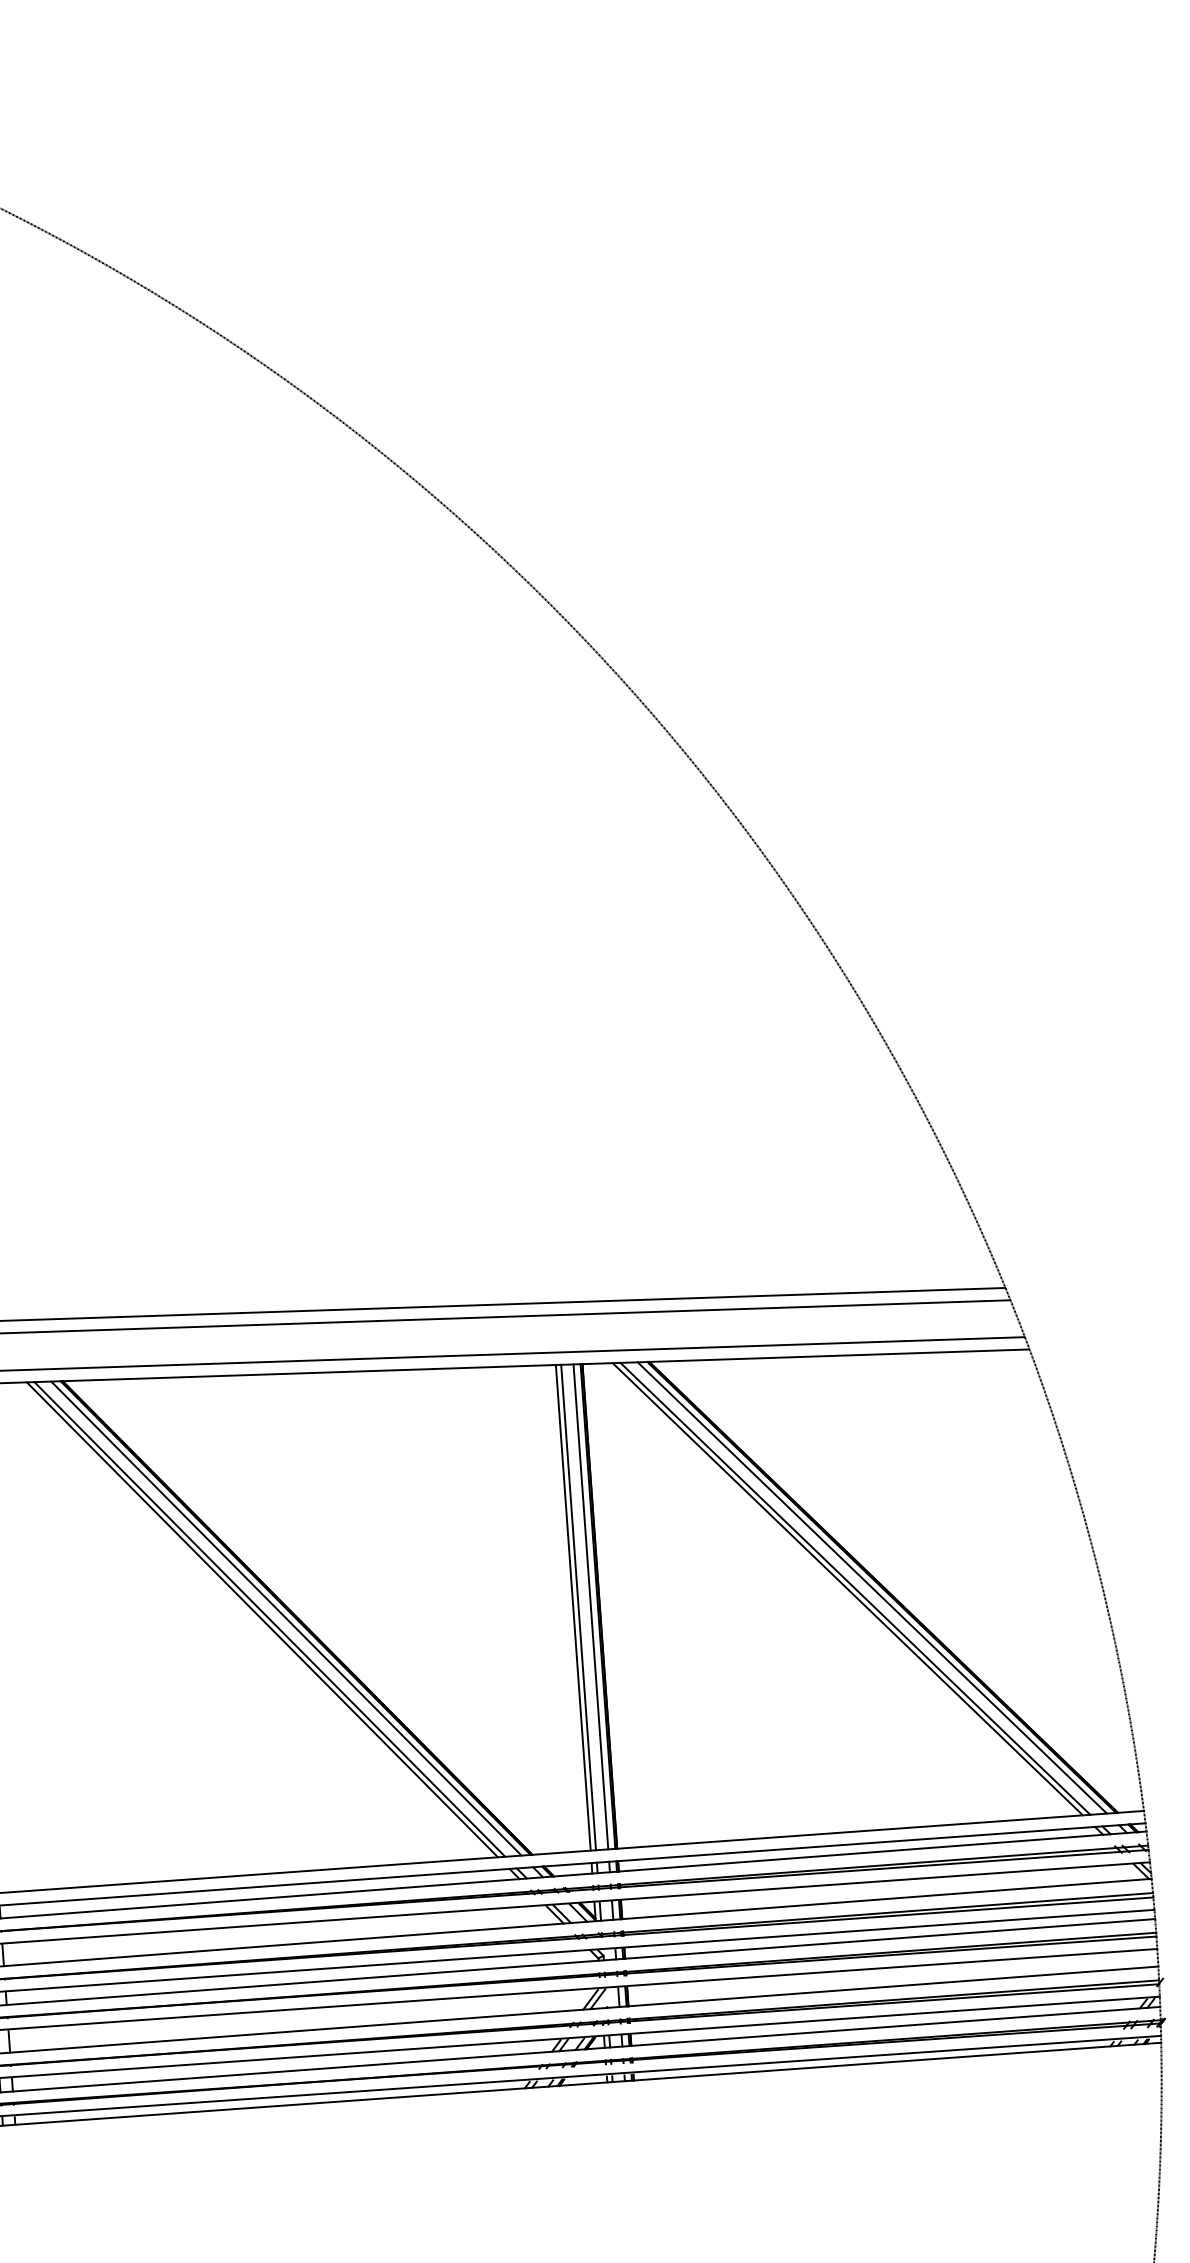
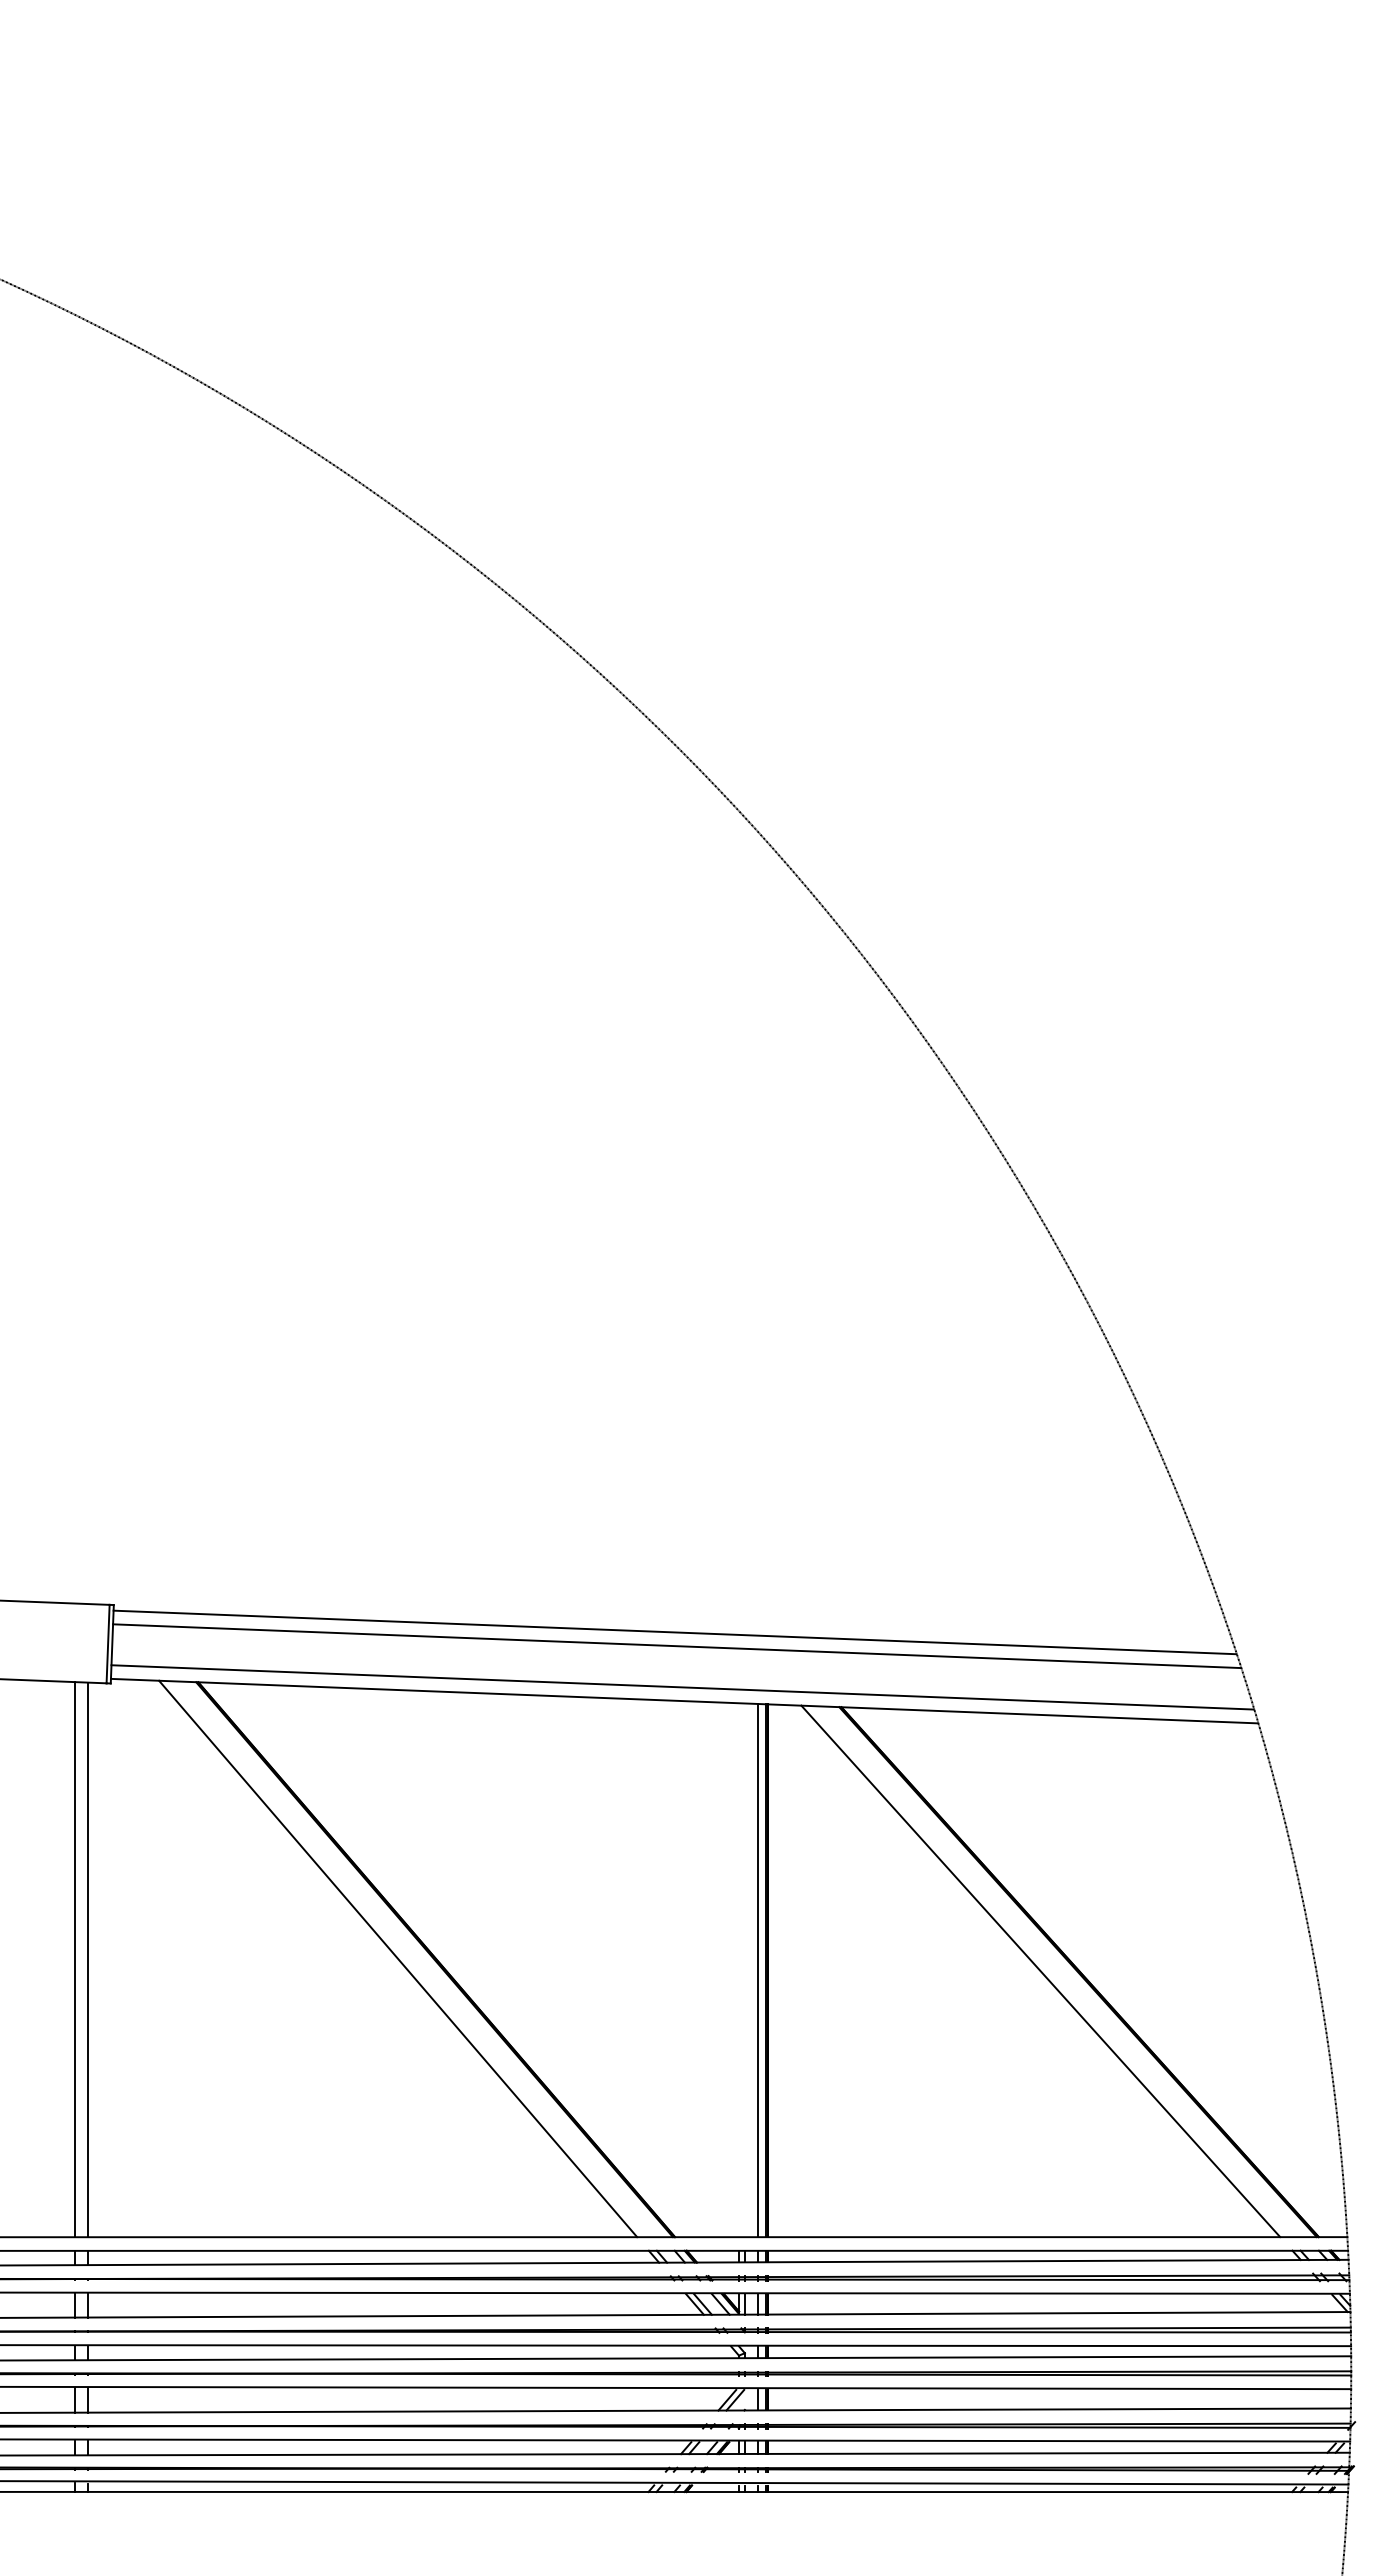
line: (872, 1587) -> (1067, 1971), removed
line: (854, 1588) -> (1048, 1971), removed
line: (578, 1607) -> (744, 1970), removed
line: (573, 1608) -> (739, 1970), removed
line: (286, 1618) -> (424, 1959), removed
line: (270, 1619) -> (406, 1959), removed

